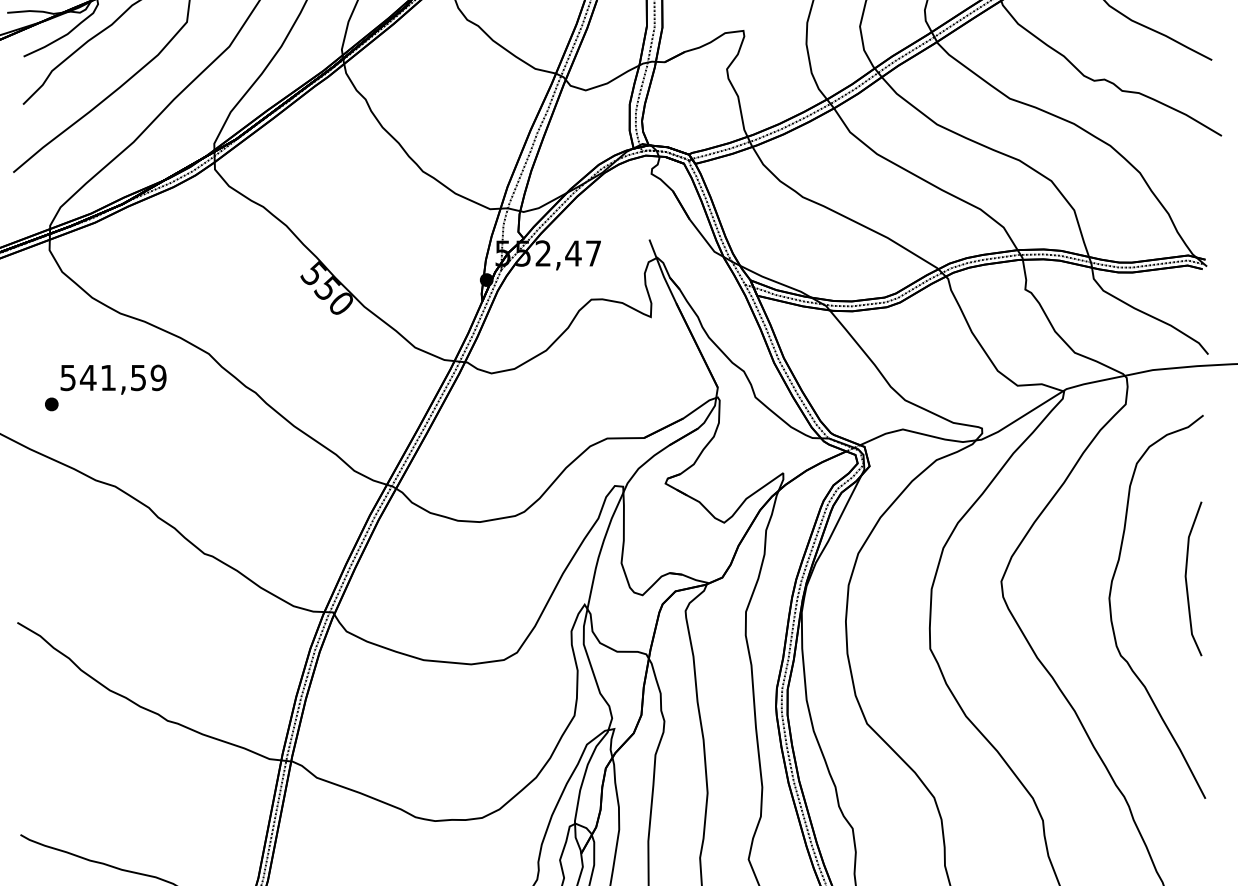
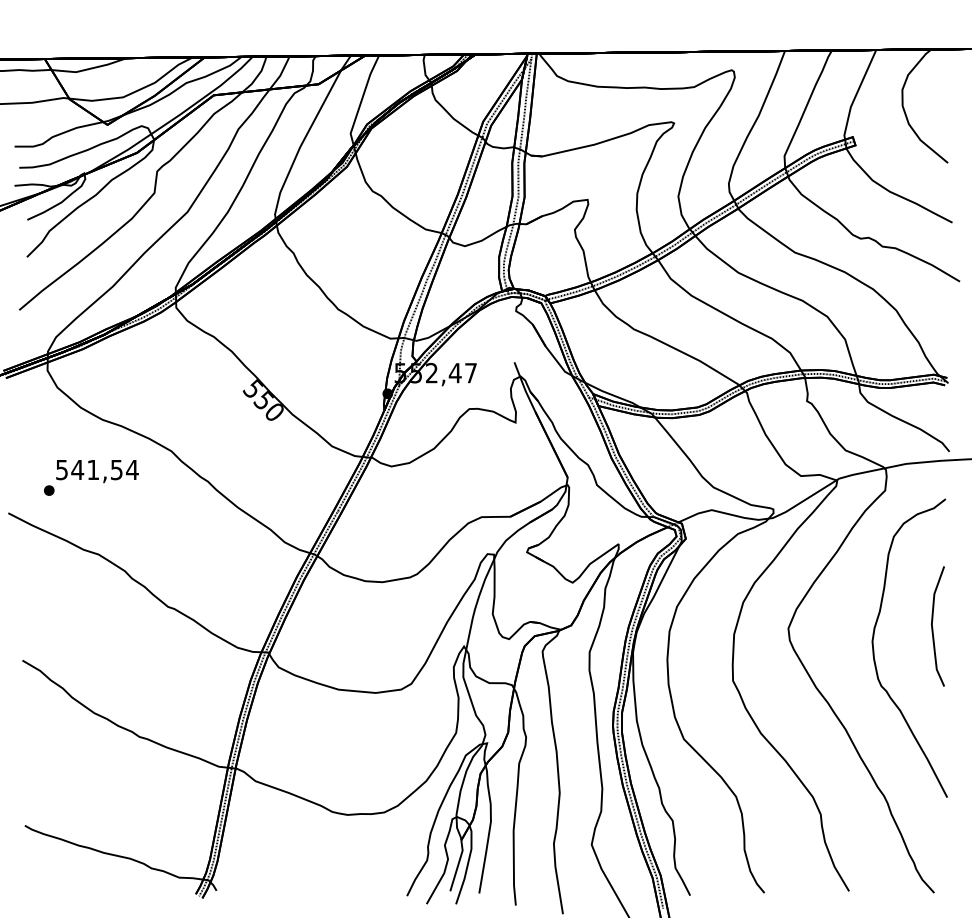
text: (157, 377) -> (131, 469), 541,59 -> 541,54

